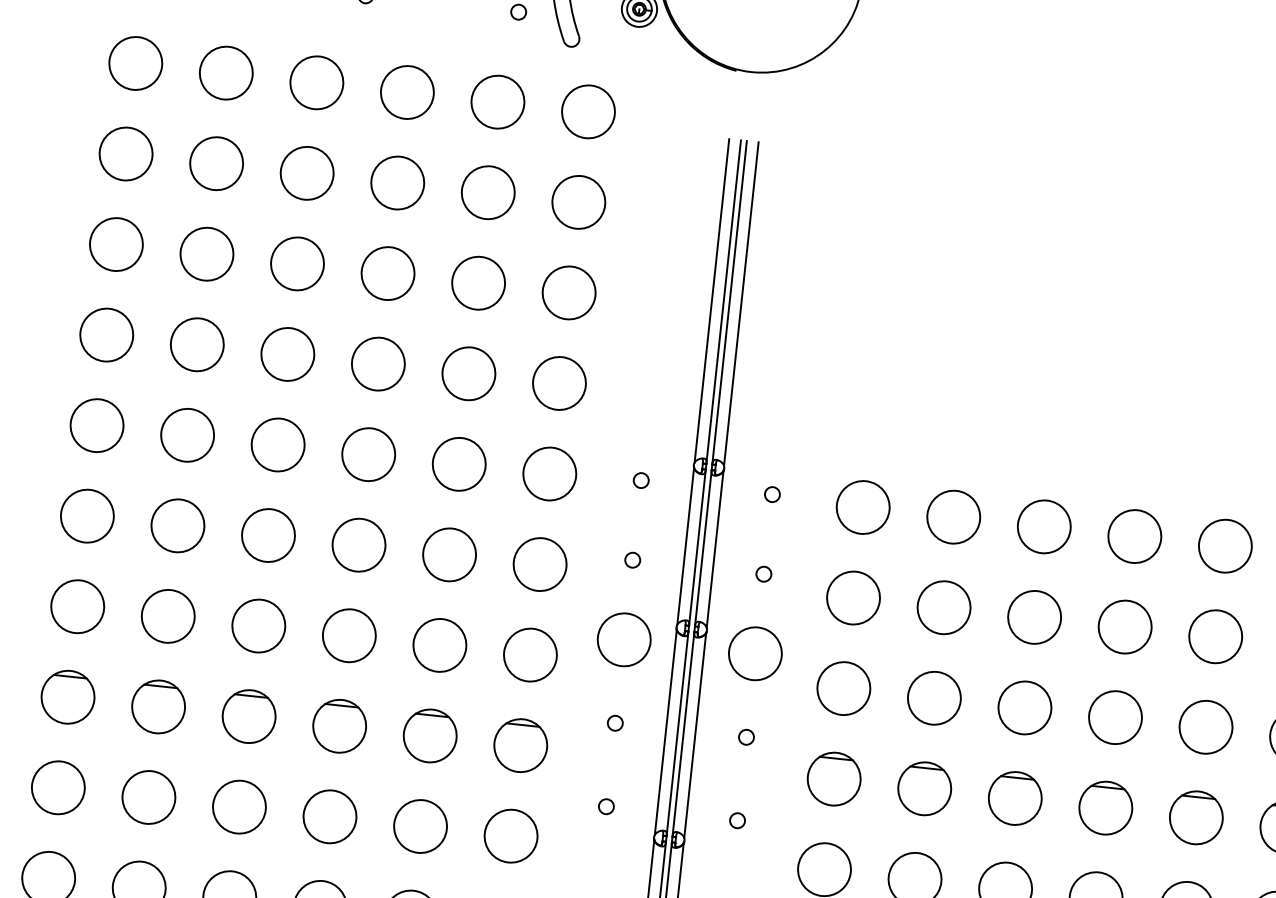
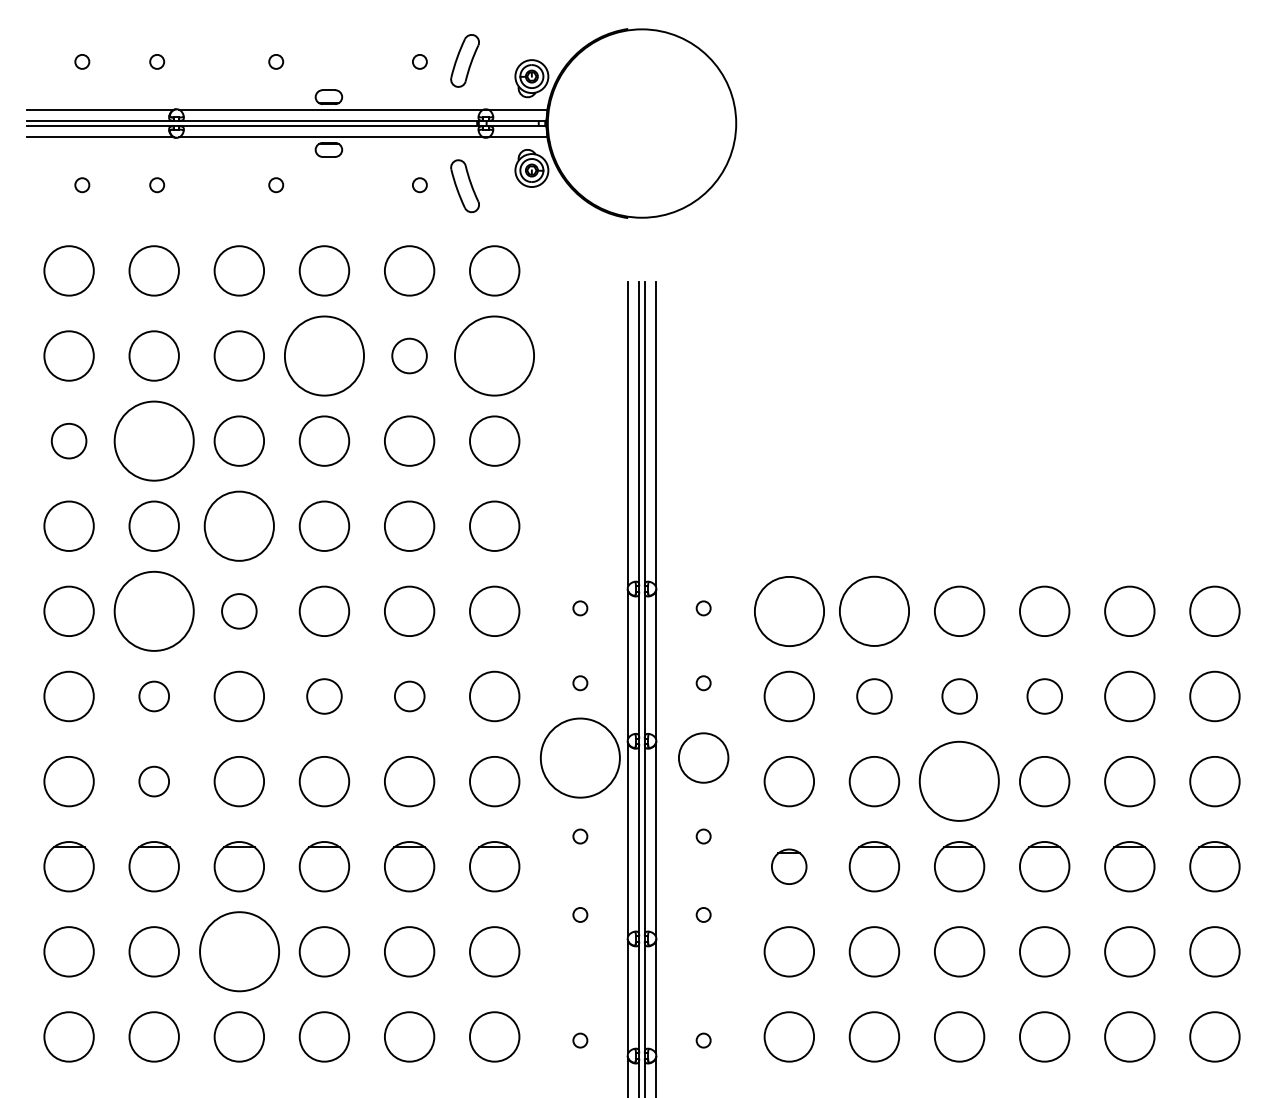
circle: (397, 182) -> (324, 355), size x1.6
circle: (488, 192) -> (409, 355), size x0.7
circle: (578, 201) -> (494, 355), size x1.6
circle: (115, 243) -> (68, 440), size x0.7
circle: (206, 253) -> (153, 440), size x1.6
circle: (288, 353) -> (239, 525), size x1.4
circle: (186, 435) -> (153, 611), size x1.6
circle: (278, 445) -> (239, 611), size x0.7
circle: (862, 506) -> (788, 610), size x1.4
circle: (953, 517) -> (874, 611), size x1.4
circle: (177, 525) -> (153, 696), size x0.6
circle: (359, 545) -> (324, 696), size x0.7
circle: (449, 554) -> (409, 696), size x0.6
circle: (944, 607) -> (874, 696), size x0.7
circle: (167, 616) -> (153, 781), size x0.6
circle: (1034, 617) -> (959, 696), size x0.7
circle: (1124, 627) -> (1044, 696), size x0.7
circle: (624, 639) -> (580, 757), size x1.6
circle: (1024, 707) -> (959, 781), size x1.6
part: (833, 778) -> (788, 866), size x0.7
circle: (238, 806) -> (238, 951), size x1.6

